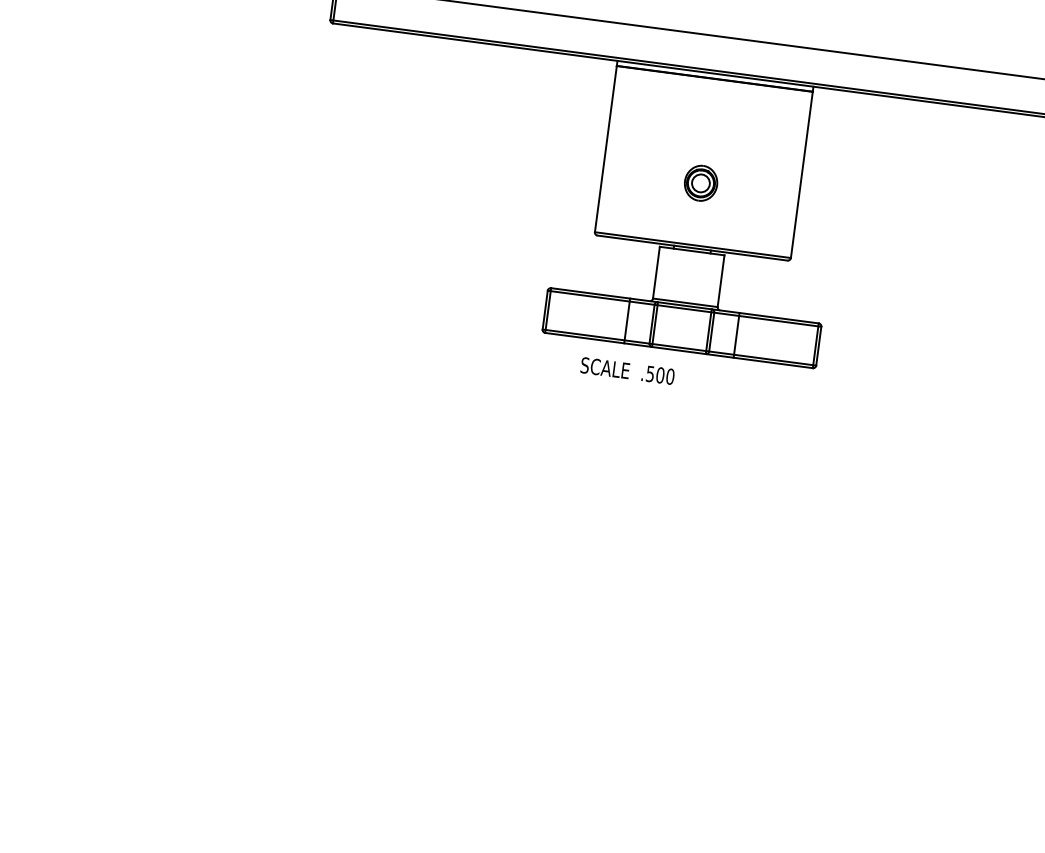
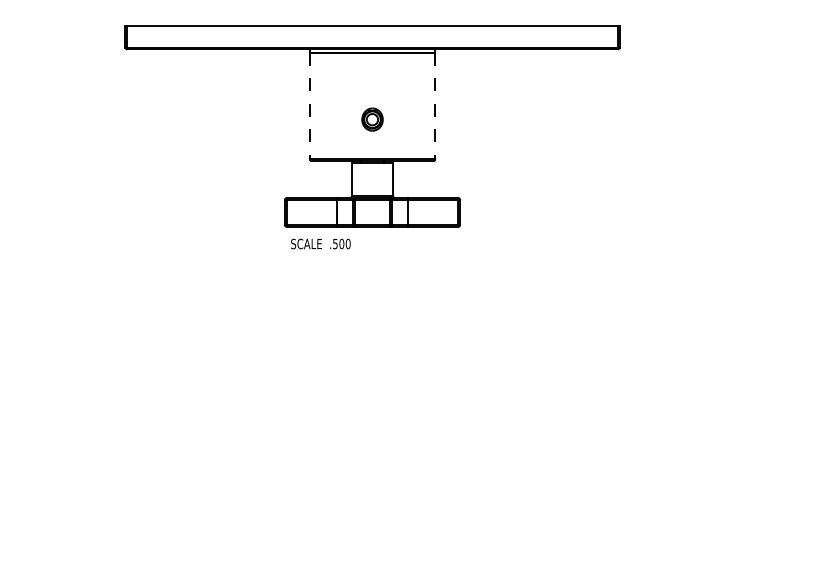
line: (605, 149) -> (309, 106), solid -> dashed
line: (802, 175) -> (435, 106), solid -> dashed
text: (627, 370) -> (320, 243), moved

